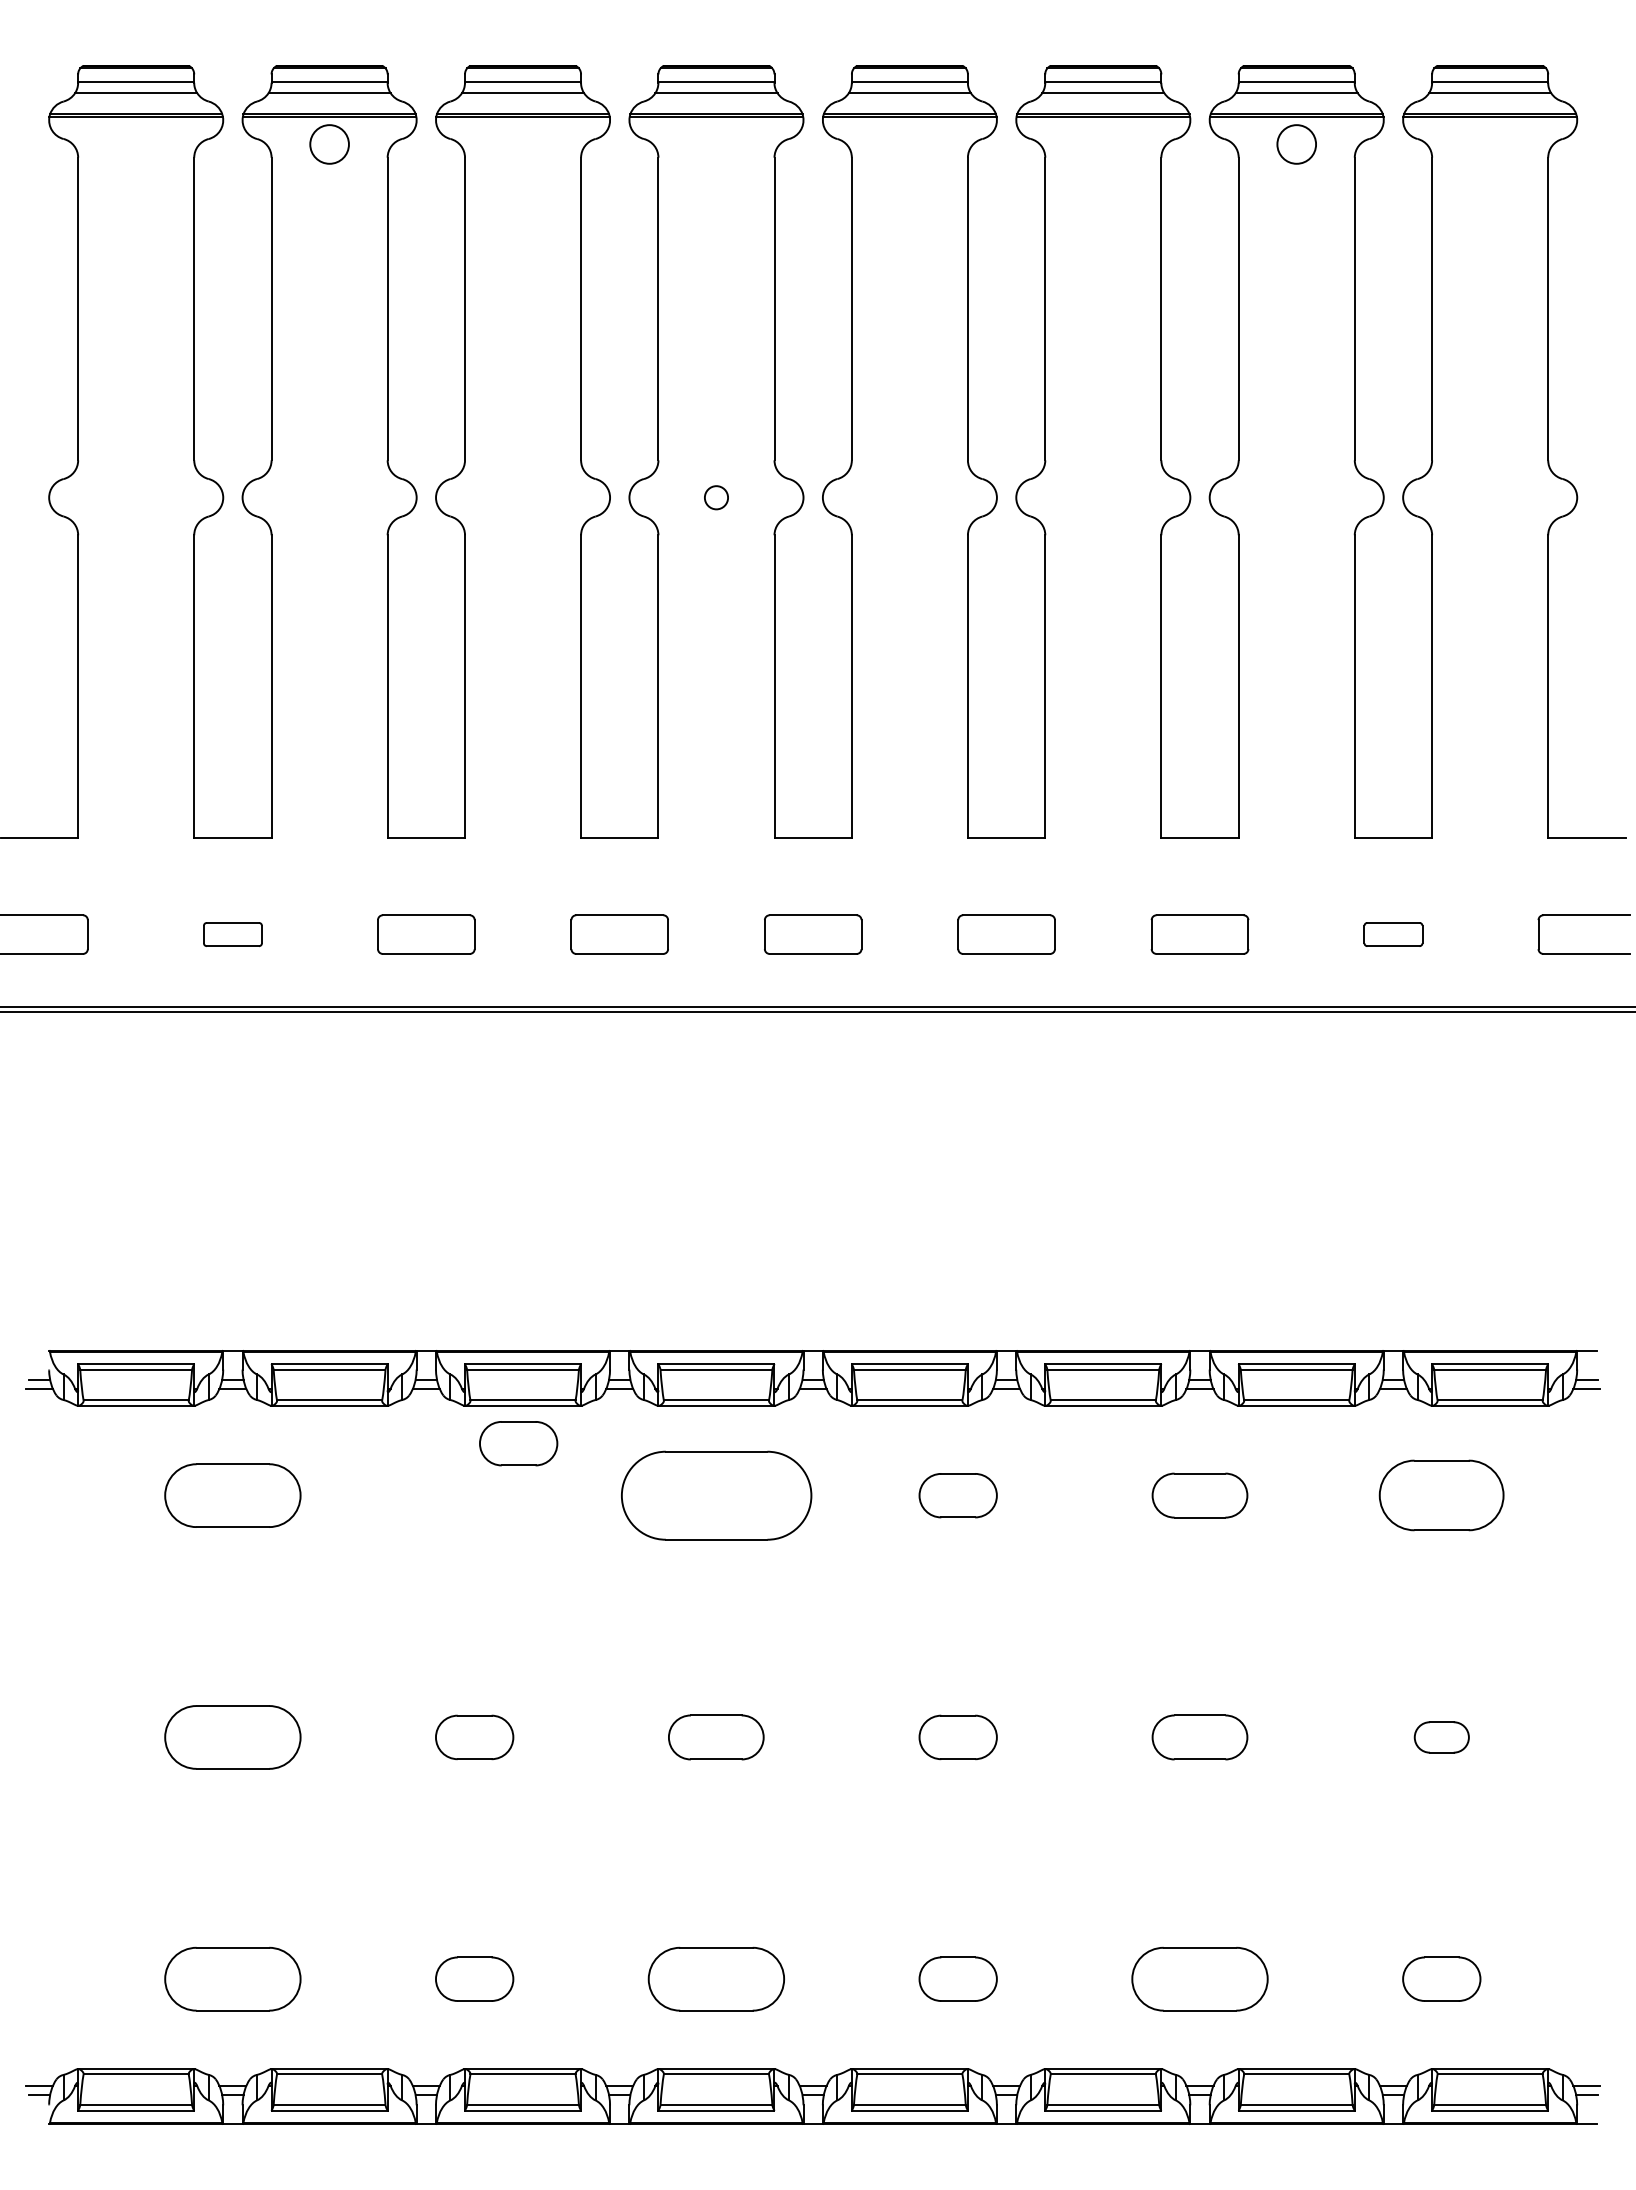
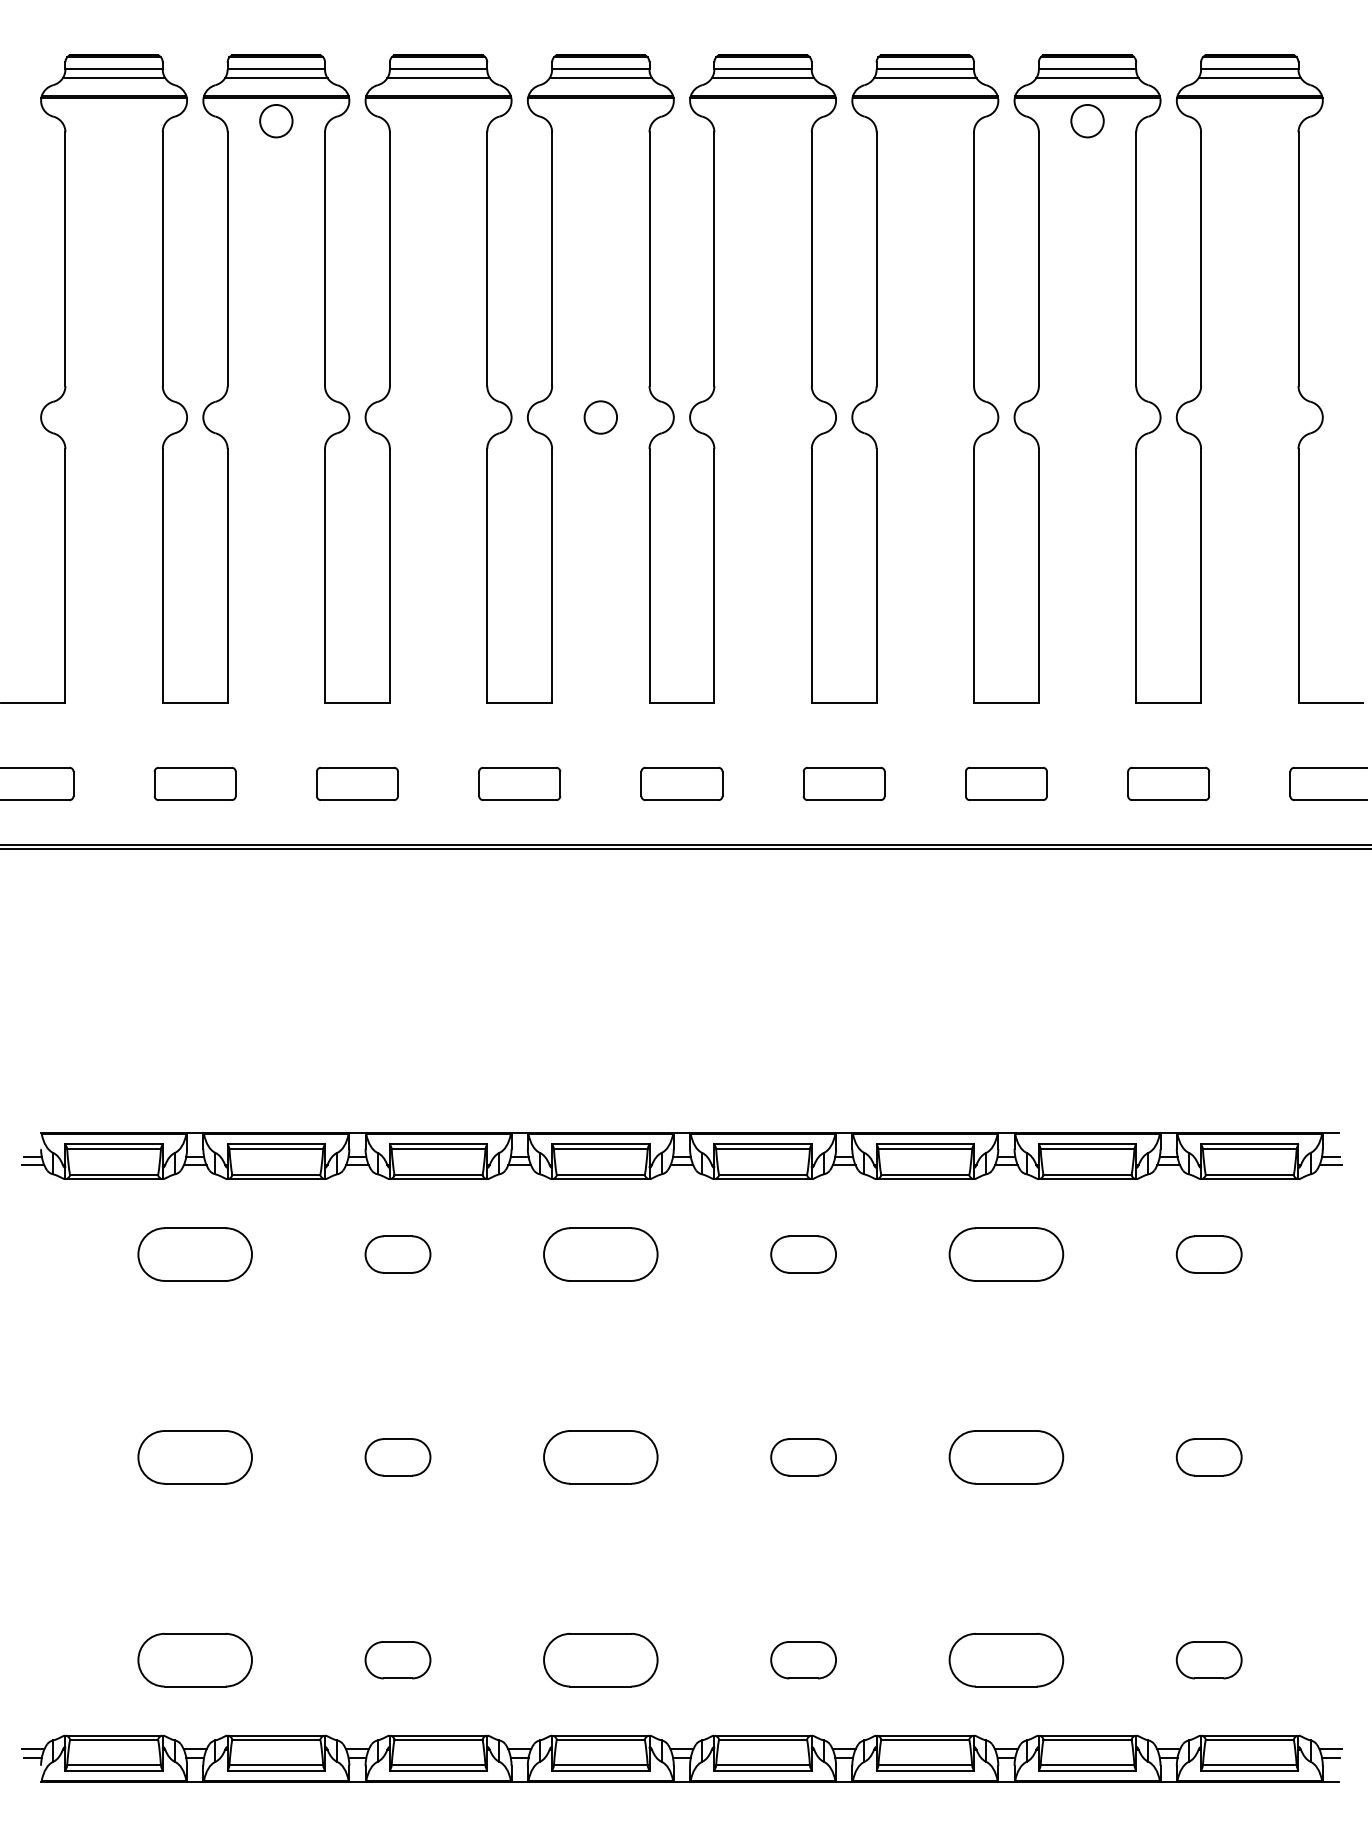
circle: (716, 497) -> (600, 417), size x1.67
part: (232, 934) -> (194, 783), size x1.67
part: (1393, 934) -> (1168, 783), size x1.67
part: (518, 1443) -> (397, 1254), moved
part: (715, 1495) -> (600, 1254), size x0.71
part: (1199, 1495) -> (1006, 1254), size x1.43
part: (1441, 1495) -> (1208, 1254), size x0.62
part: (715, 1737) -> (600, 1457), size x1.43
part: (1199, 1737) -> (1006, 1457), size x1.43
part: (1441, 1737) -> (1208, 1457), size x1.43

